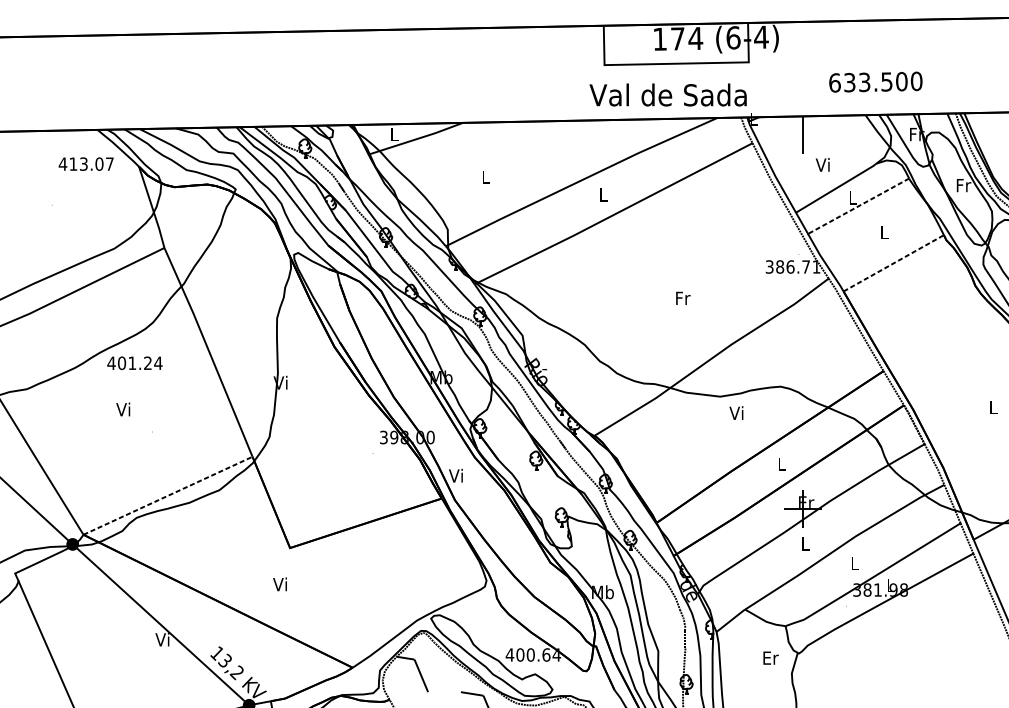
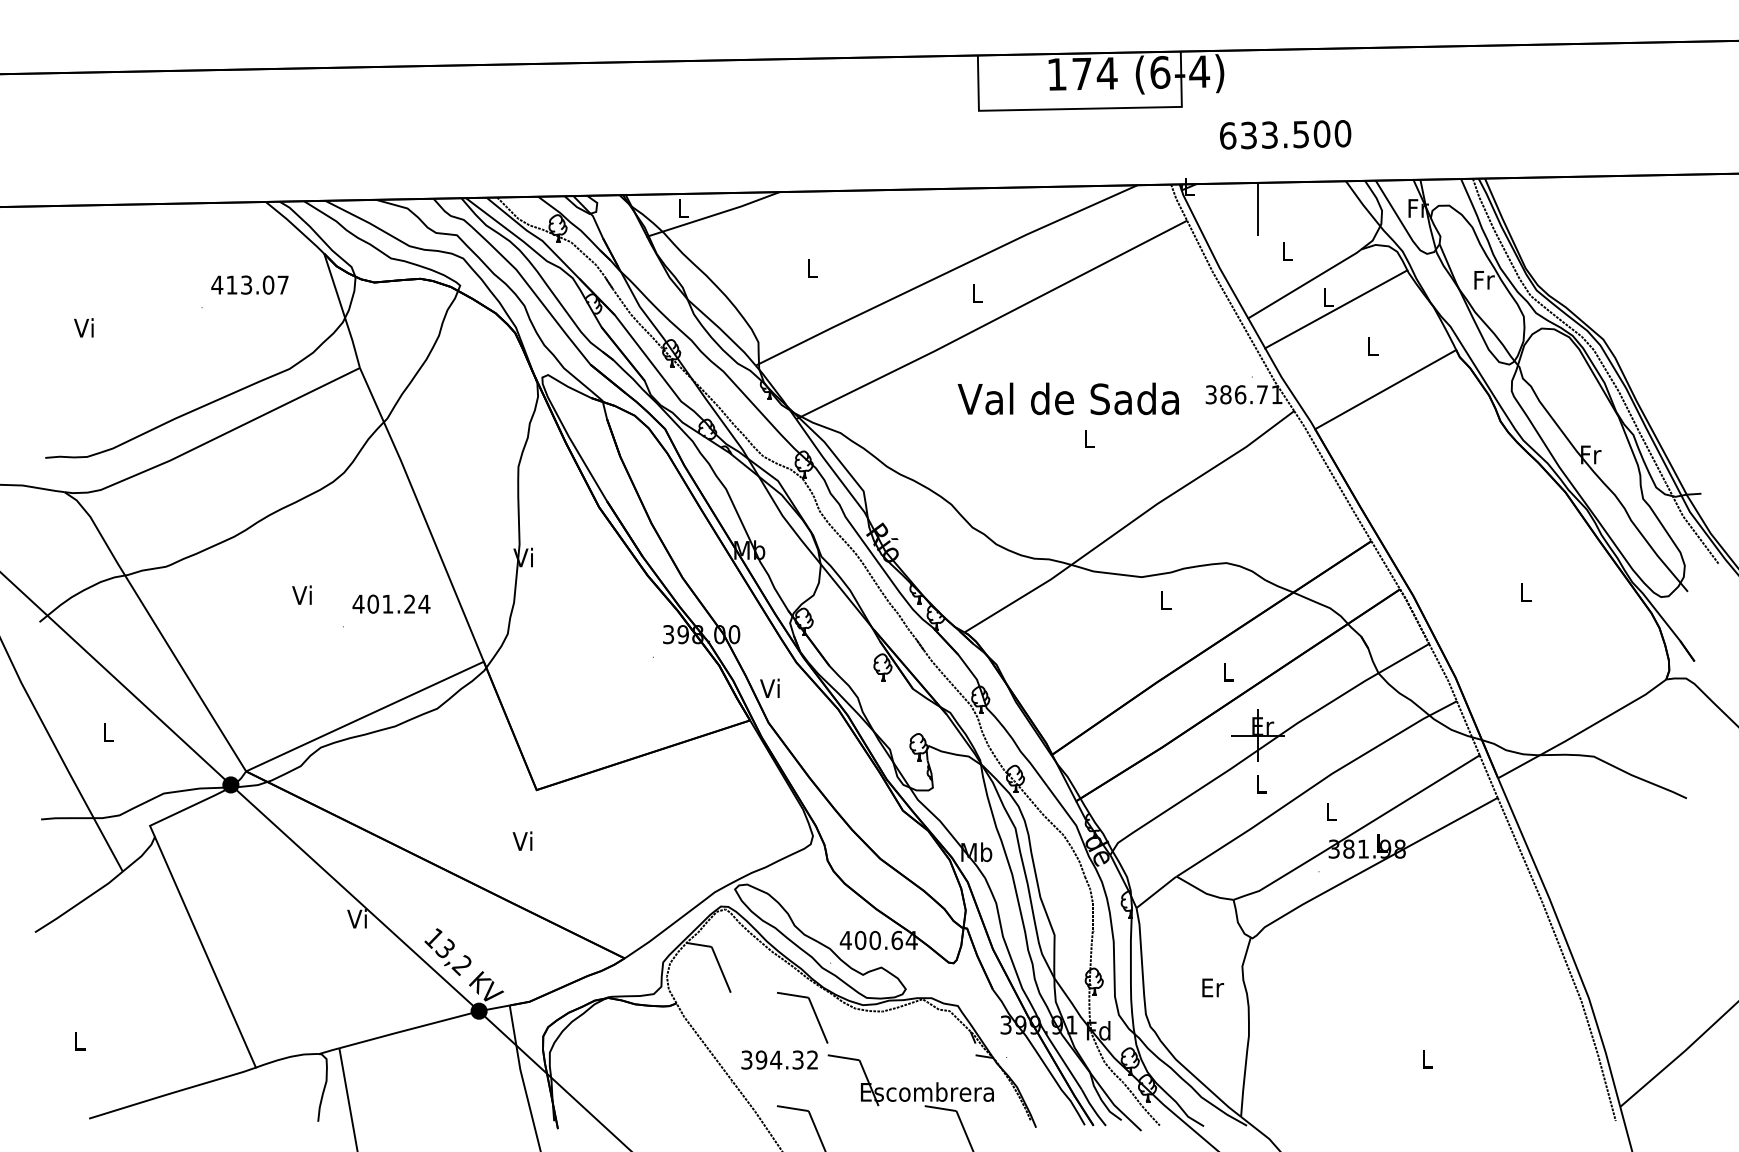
text: (875, 81) -> (1285, 134), moved
text: (667, 94) -> (1067, 398), moved
text: (85, 163) -> (249, 284), moved
text: (822, 164) -> (1285, 250), Vi -> L
line: (858, 206) -> (1335, 309), dashed -> solid
line: (893, 263) -> (1385, 389), dashed -> solid
text: (683, 298) -> (1089, 438), Fr -> L
text: (134, 362) -> (391, 603), moved
text: (736, 412) -> (1164, 599), Vi -> L
line: (168, 495) -> (365, 716), dashed -> solid
text: (770, 657) -> (1212, 987), moved

